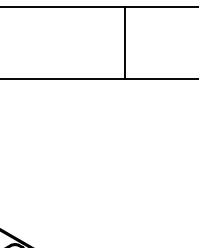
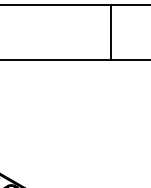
line: (125, 42) -> (111, 32), moved

